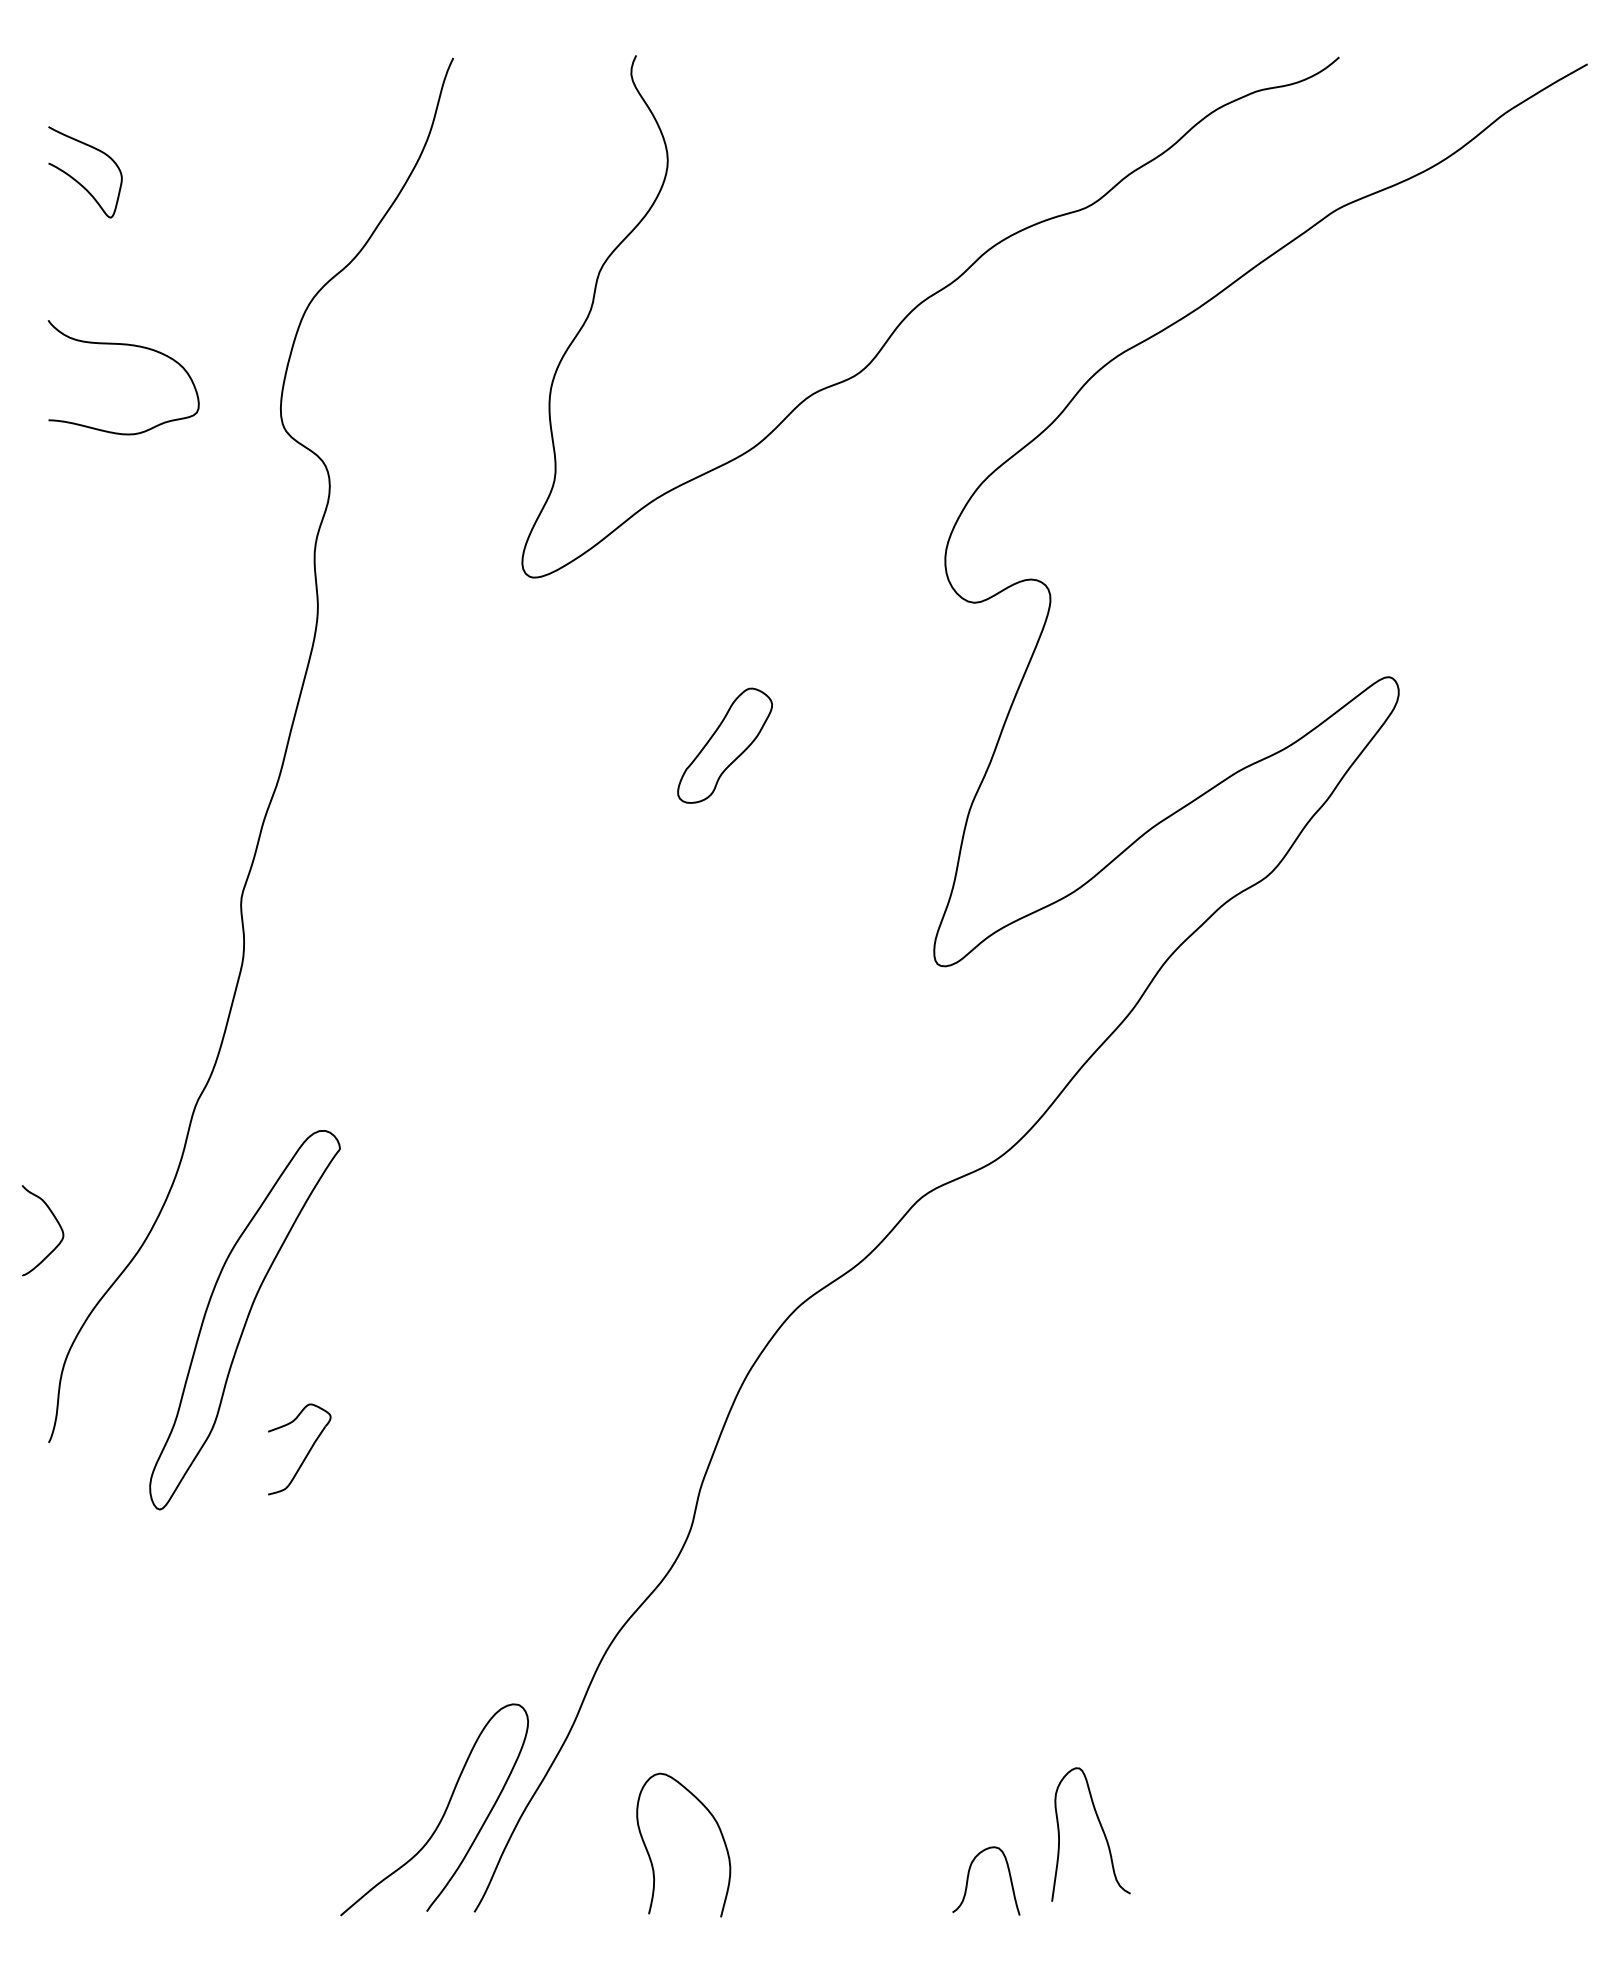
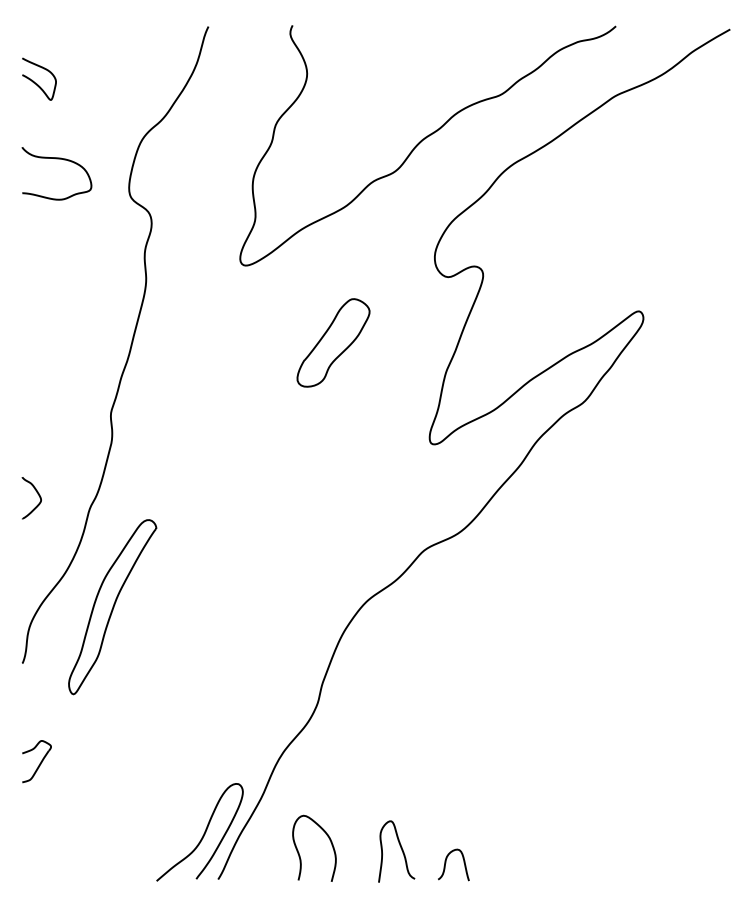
part: (725, 744) -> (333, 342), size x1.67
curve: (55, 1223) -> (37, 494), moved
part: (298, 1449) -> (36, 761), moved
curve: (1098, 1827) -> (400, 848), moved

